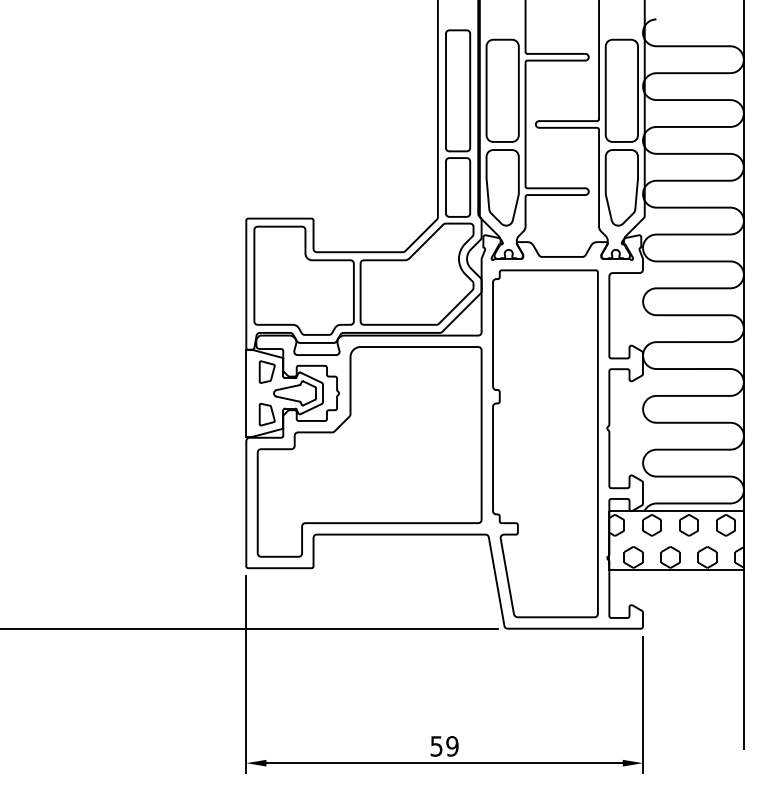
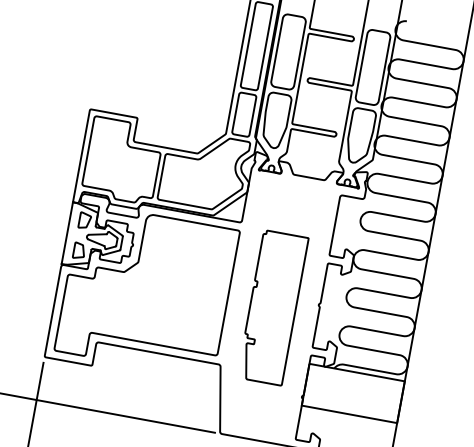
part: (545, 443) -> (272, 307), size x0.6
hatch: (676, 541) -> (353, 394), removed

